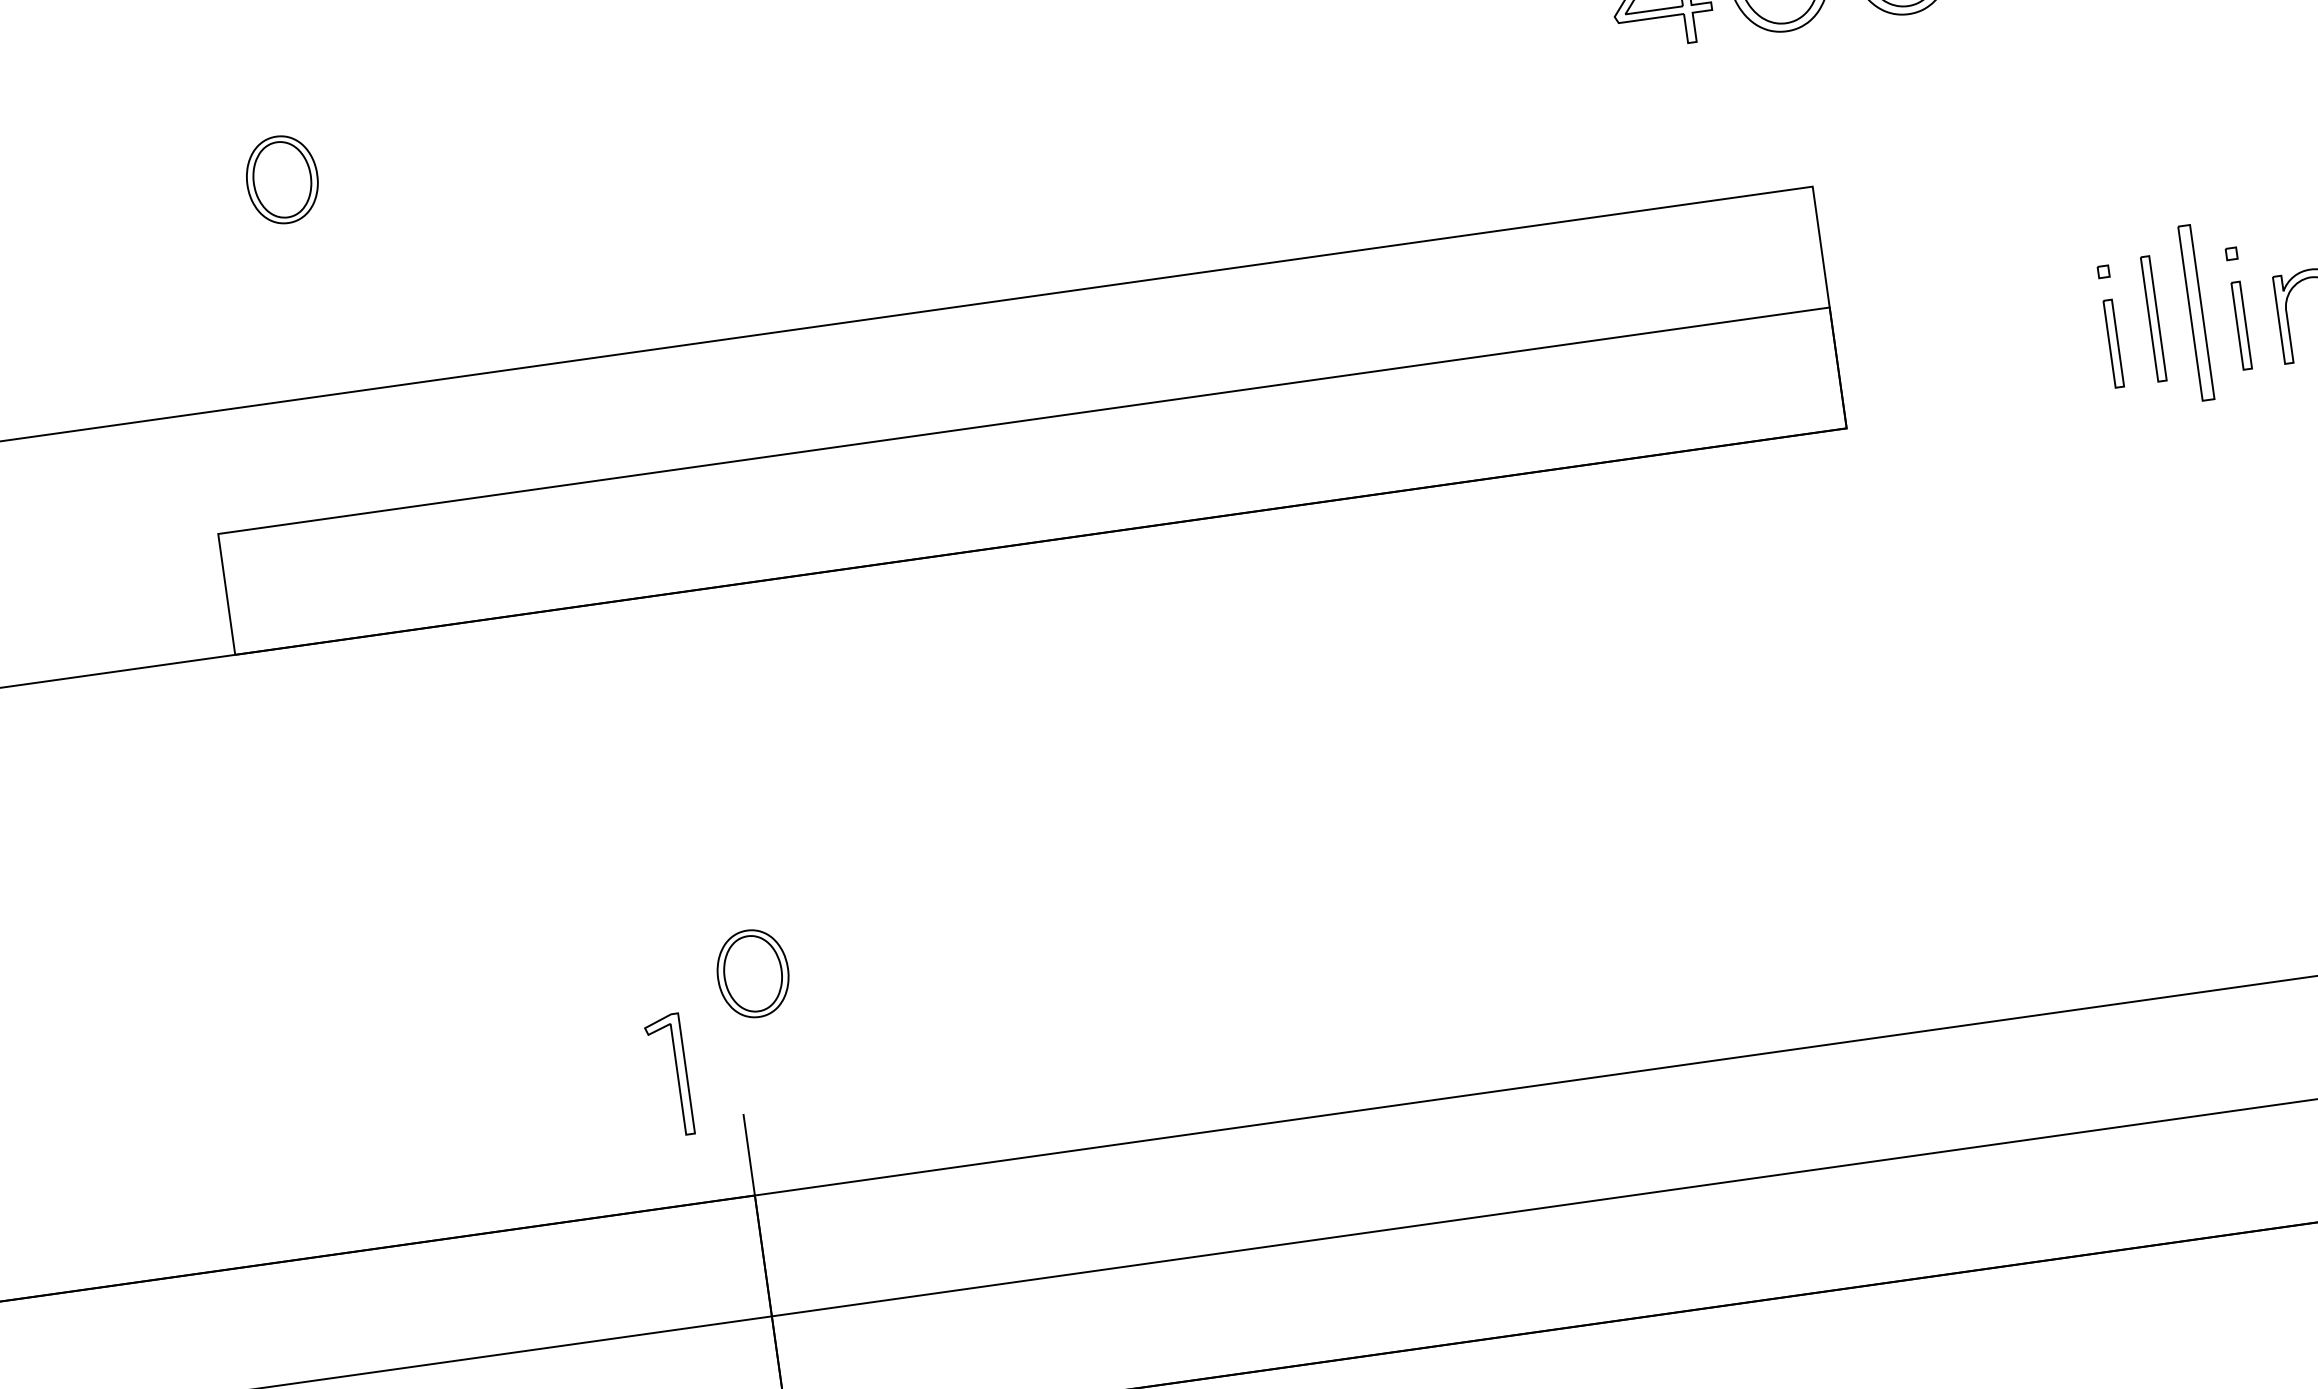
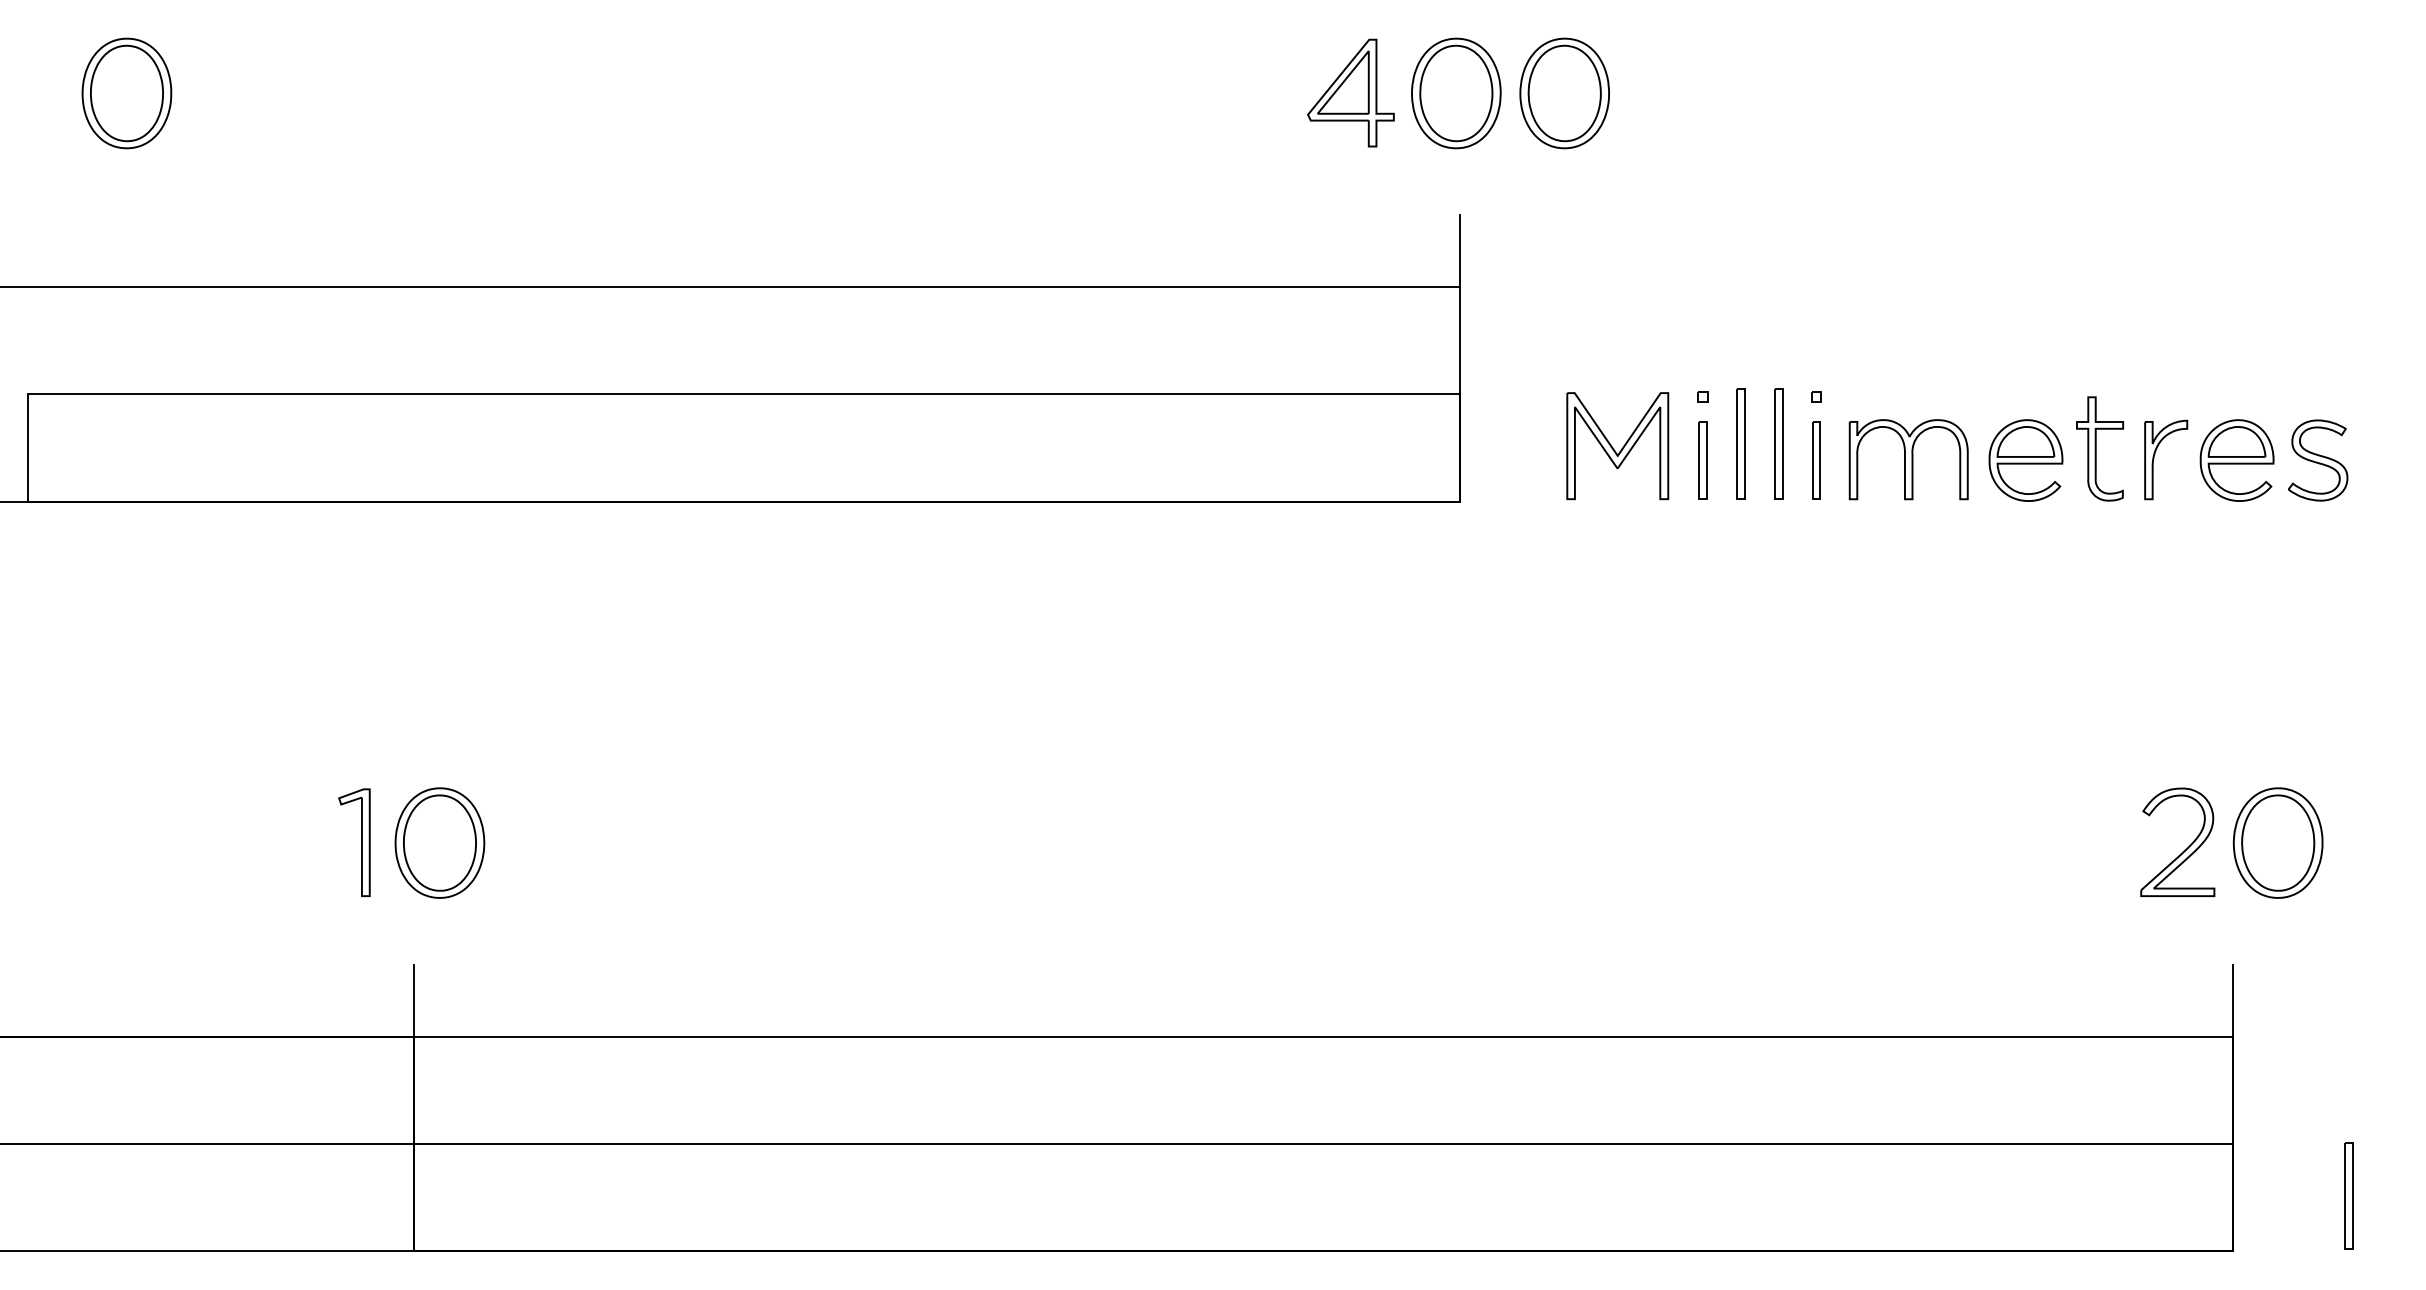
line: (1806, 145) -> (1459, 250), added
part: (281, 179) -> (126, 93), size x1.43
part: (2196, 312) -> (1778, 443), size x0.71
part: (2015, 341) -> (1617, 446), added
part: (752, 973) -> (439, 842), size x1.43
part: (677, 1074) -> (361, 842), moved

